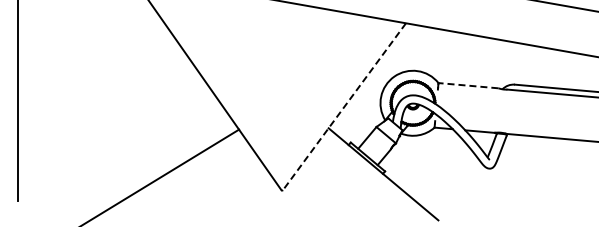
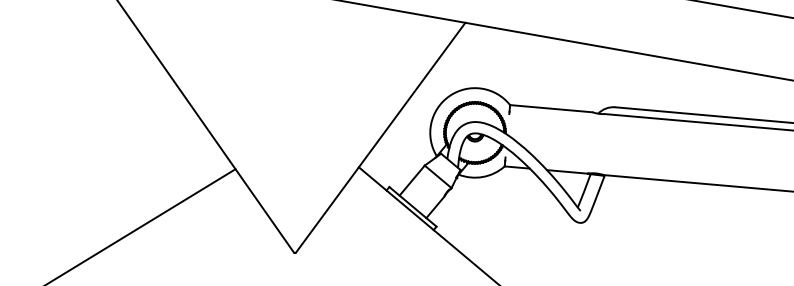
line: (467, 85) -> (550, 108), dashed -> solid
line: (344, 106) -> (380, 137), dashed -> solid

